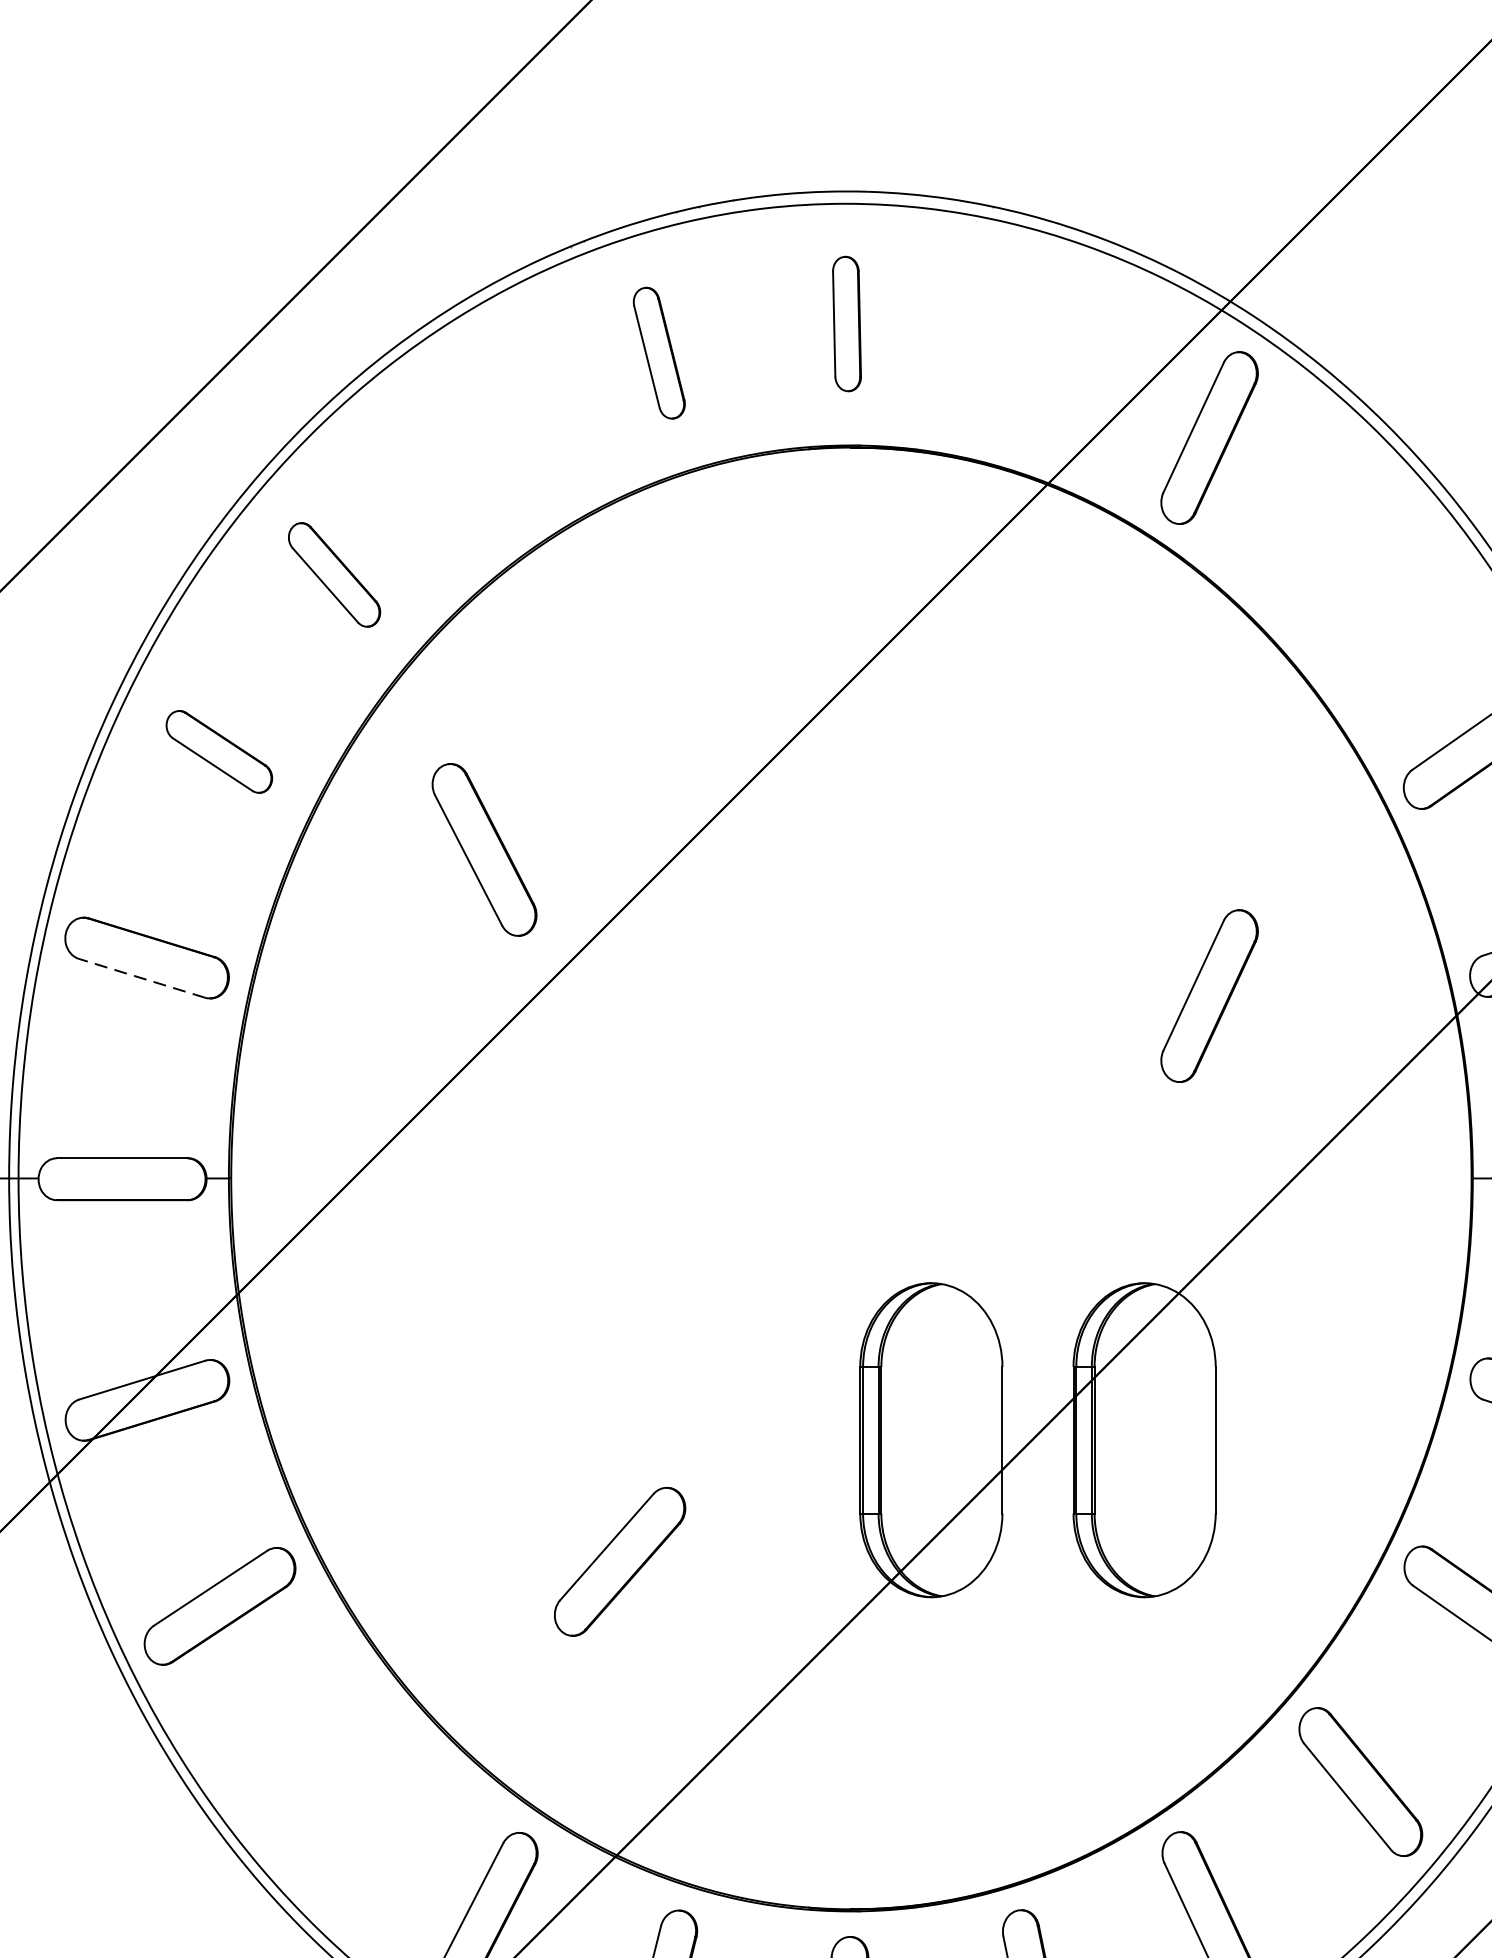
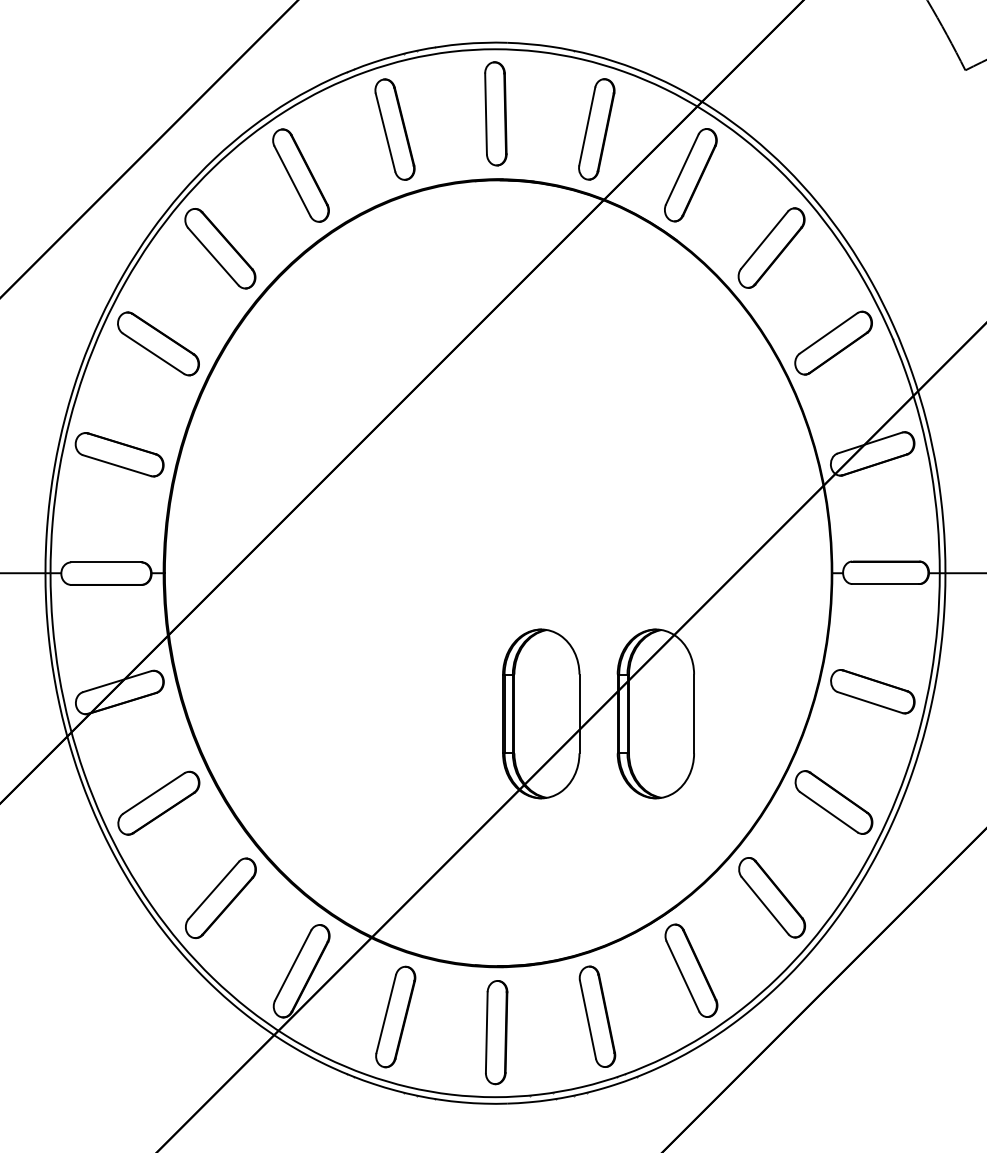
part: (846, 323) -> (495, 113), size x1.43
part: (658, 353) -> (394, 129), size x1.43
part: (1034, 353) -> (596, 129), added
part: (1359, 572) -> (771, 247), added
part: (334, 574) -> (220, 248), size x1.43
part: (219, 751) -> (158, 343), size x1.43
part: (483, 849) -> (300, 175), moved
line: (141, 978) -> (116, 465), dashed -> solid
part: (1208, 996) -> (690, 475), removed
part: (619, 1562) -> (220, 898), moved

